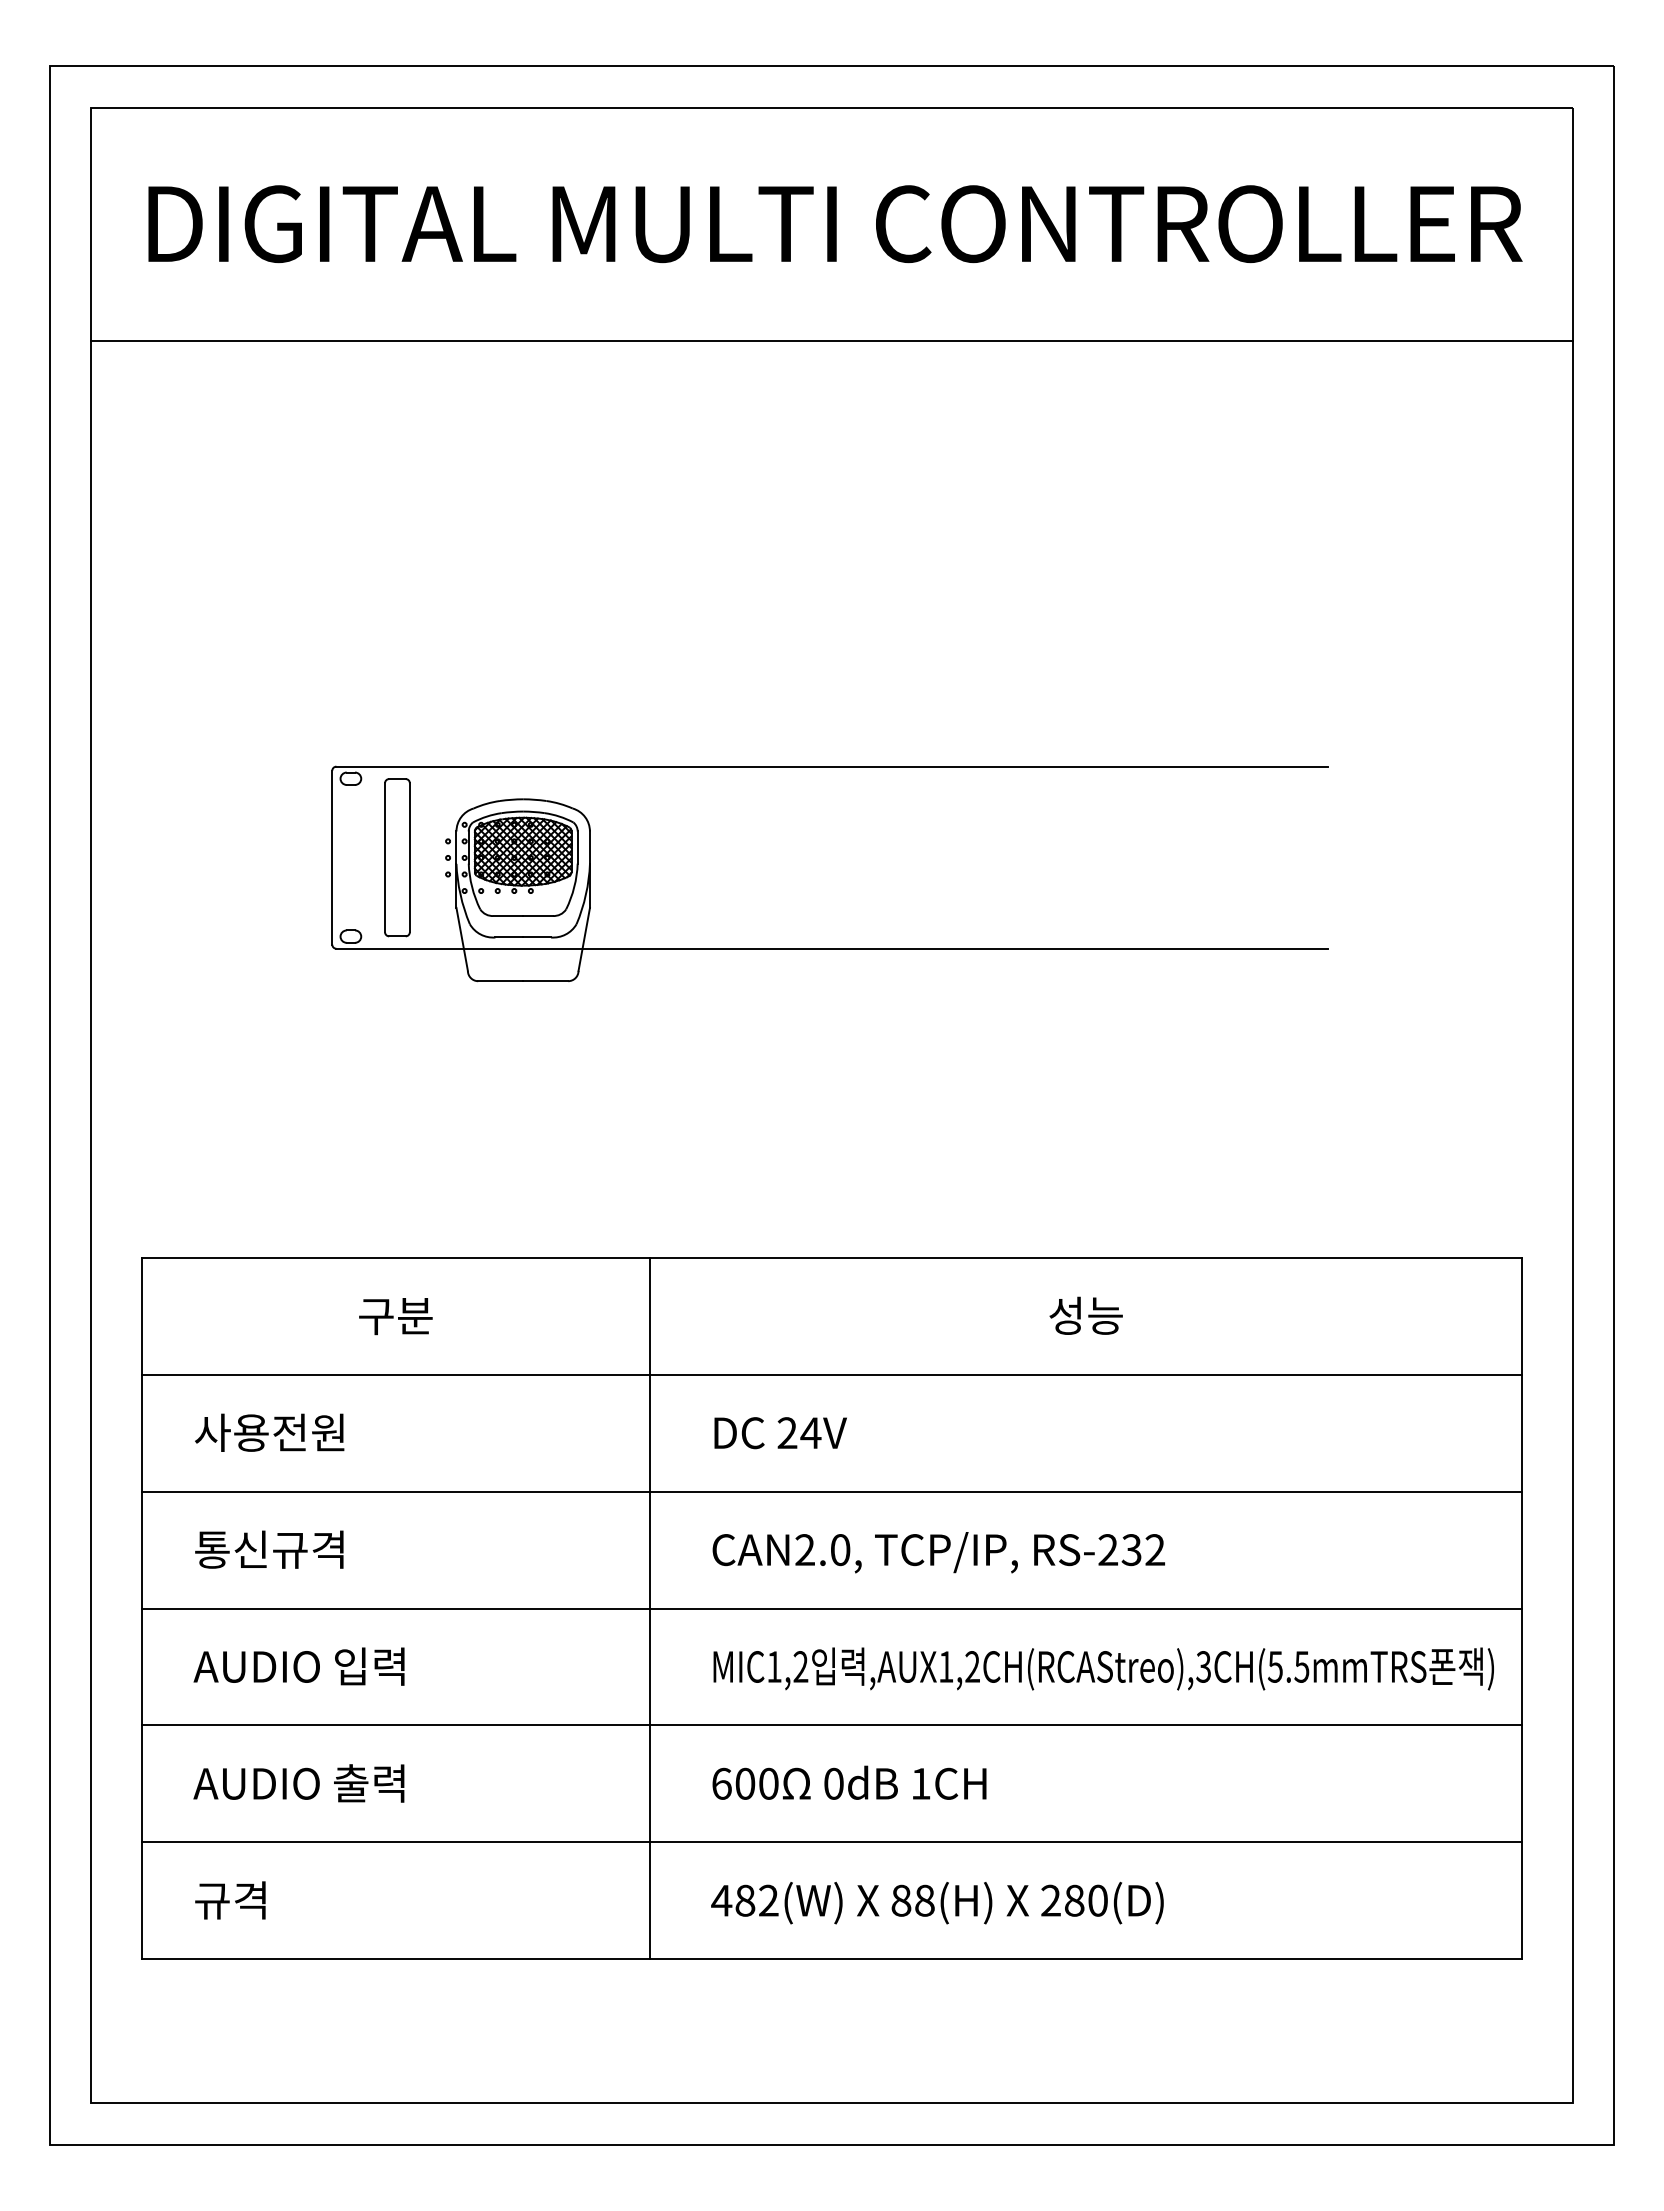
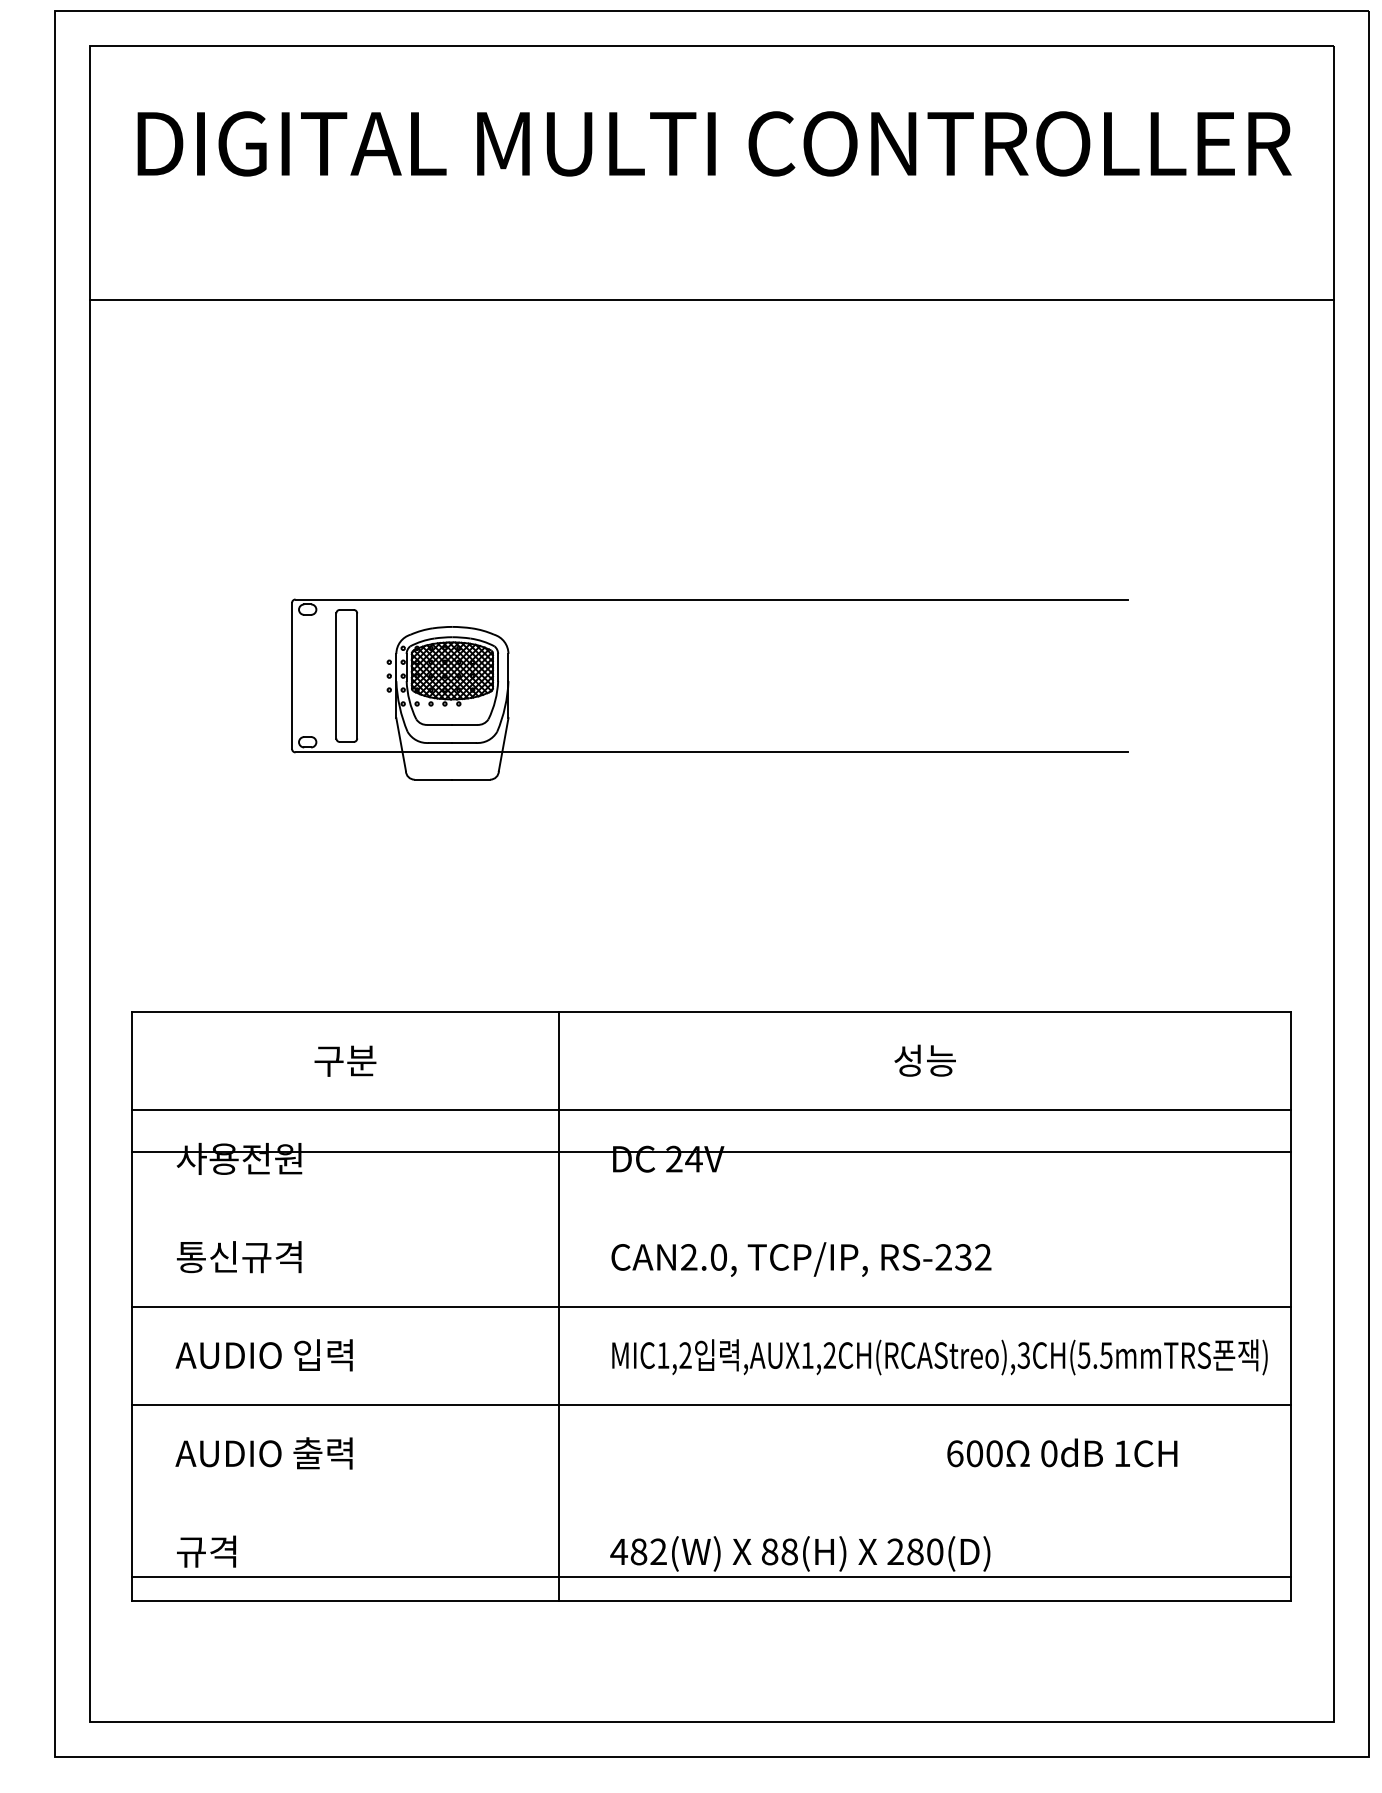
line: (831, 340) -> (711, 299), moved
line: (831, 1491) -> (711, 1151), moved
text: (849, 1782) -> (1062, 1452), moved
line: (831, 1842) -> (711, 1576), moved

